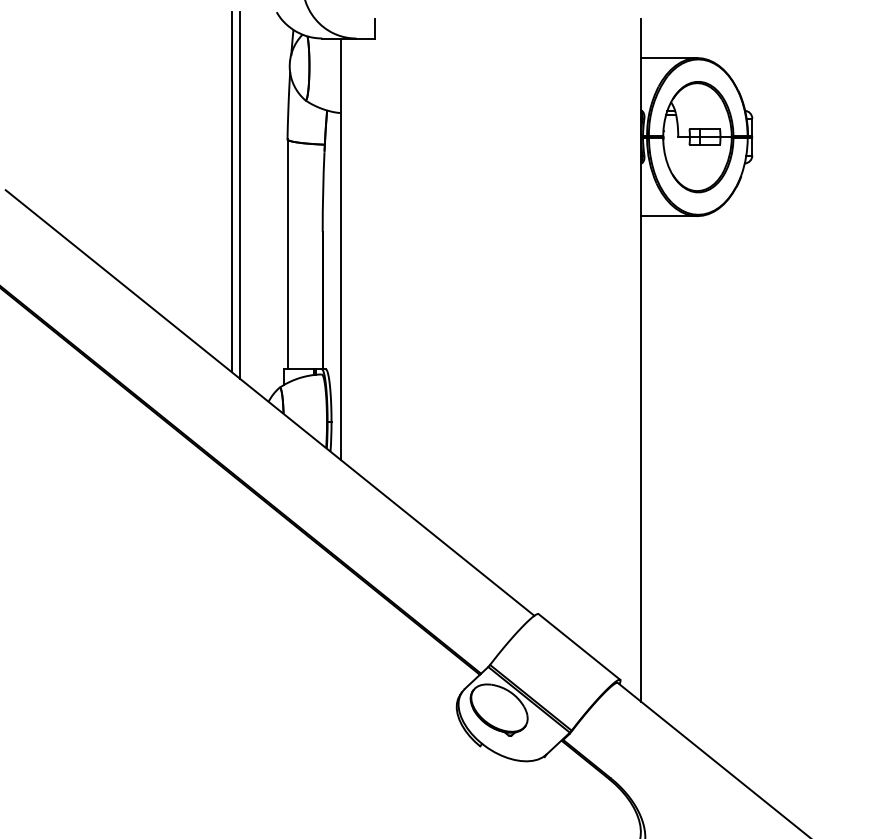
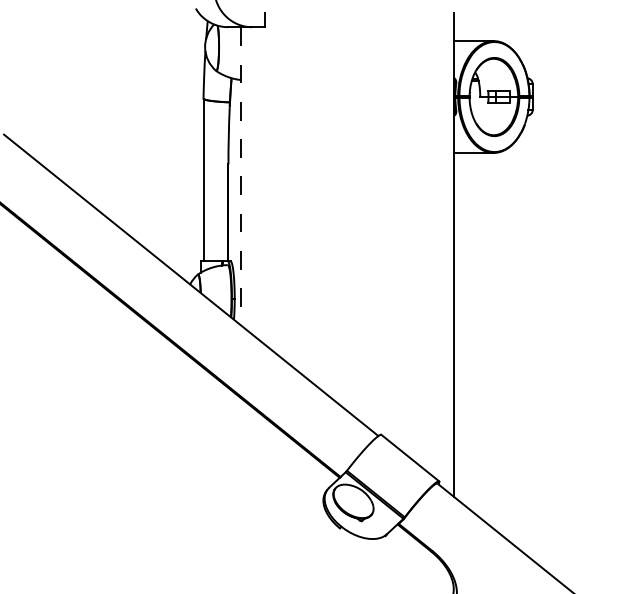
line: (230, 191) -> (163, 135), removed
line: (240, 195) -> (170, 138), removed
line: (341, 249) -> (241, 176), solid -> dashed

